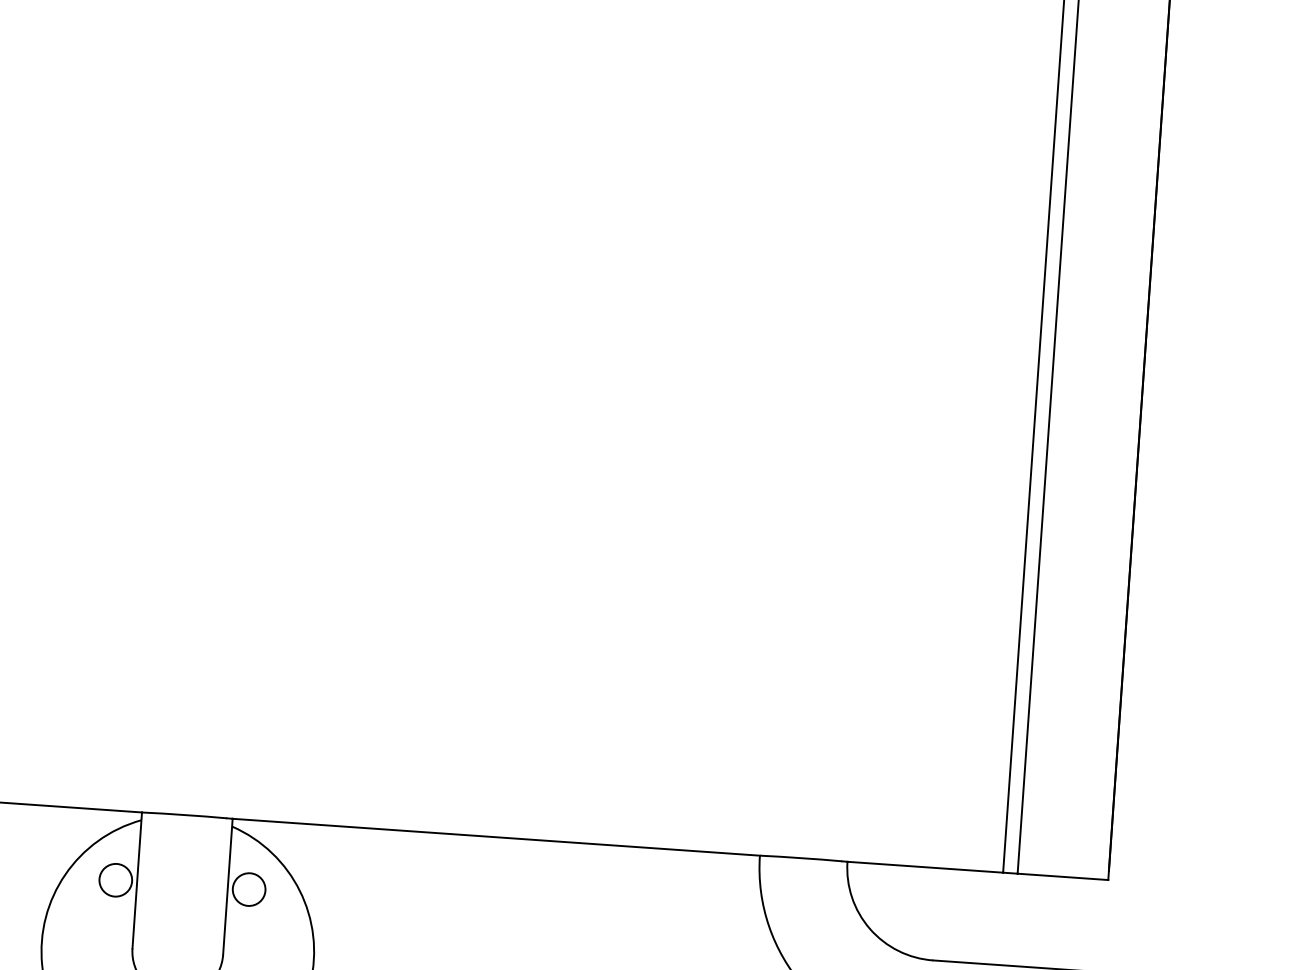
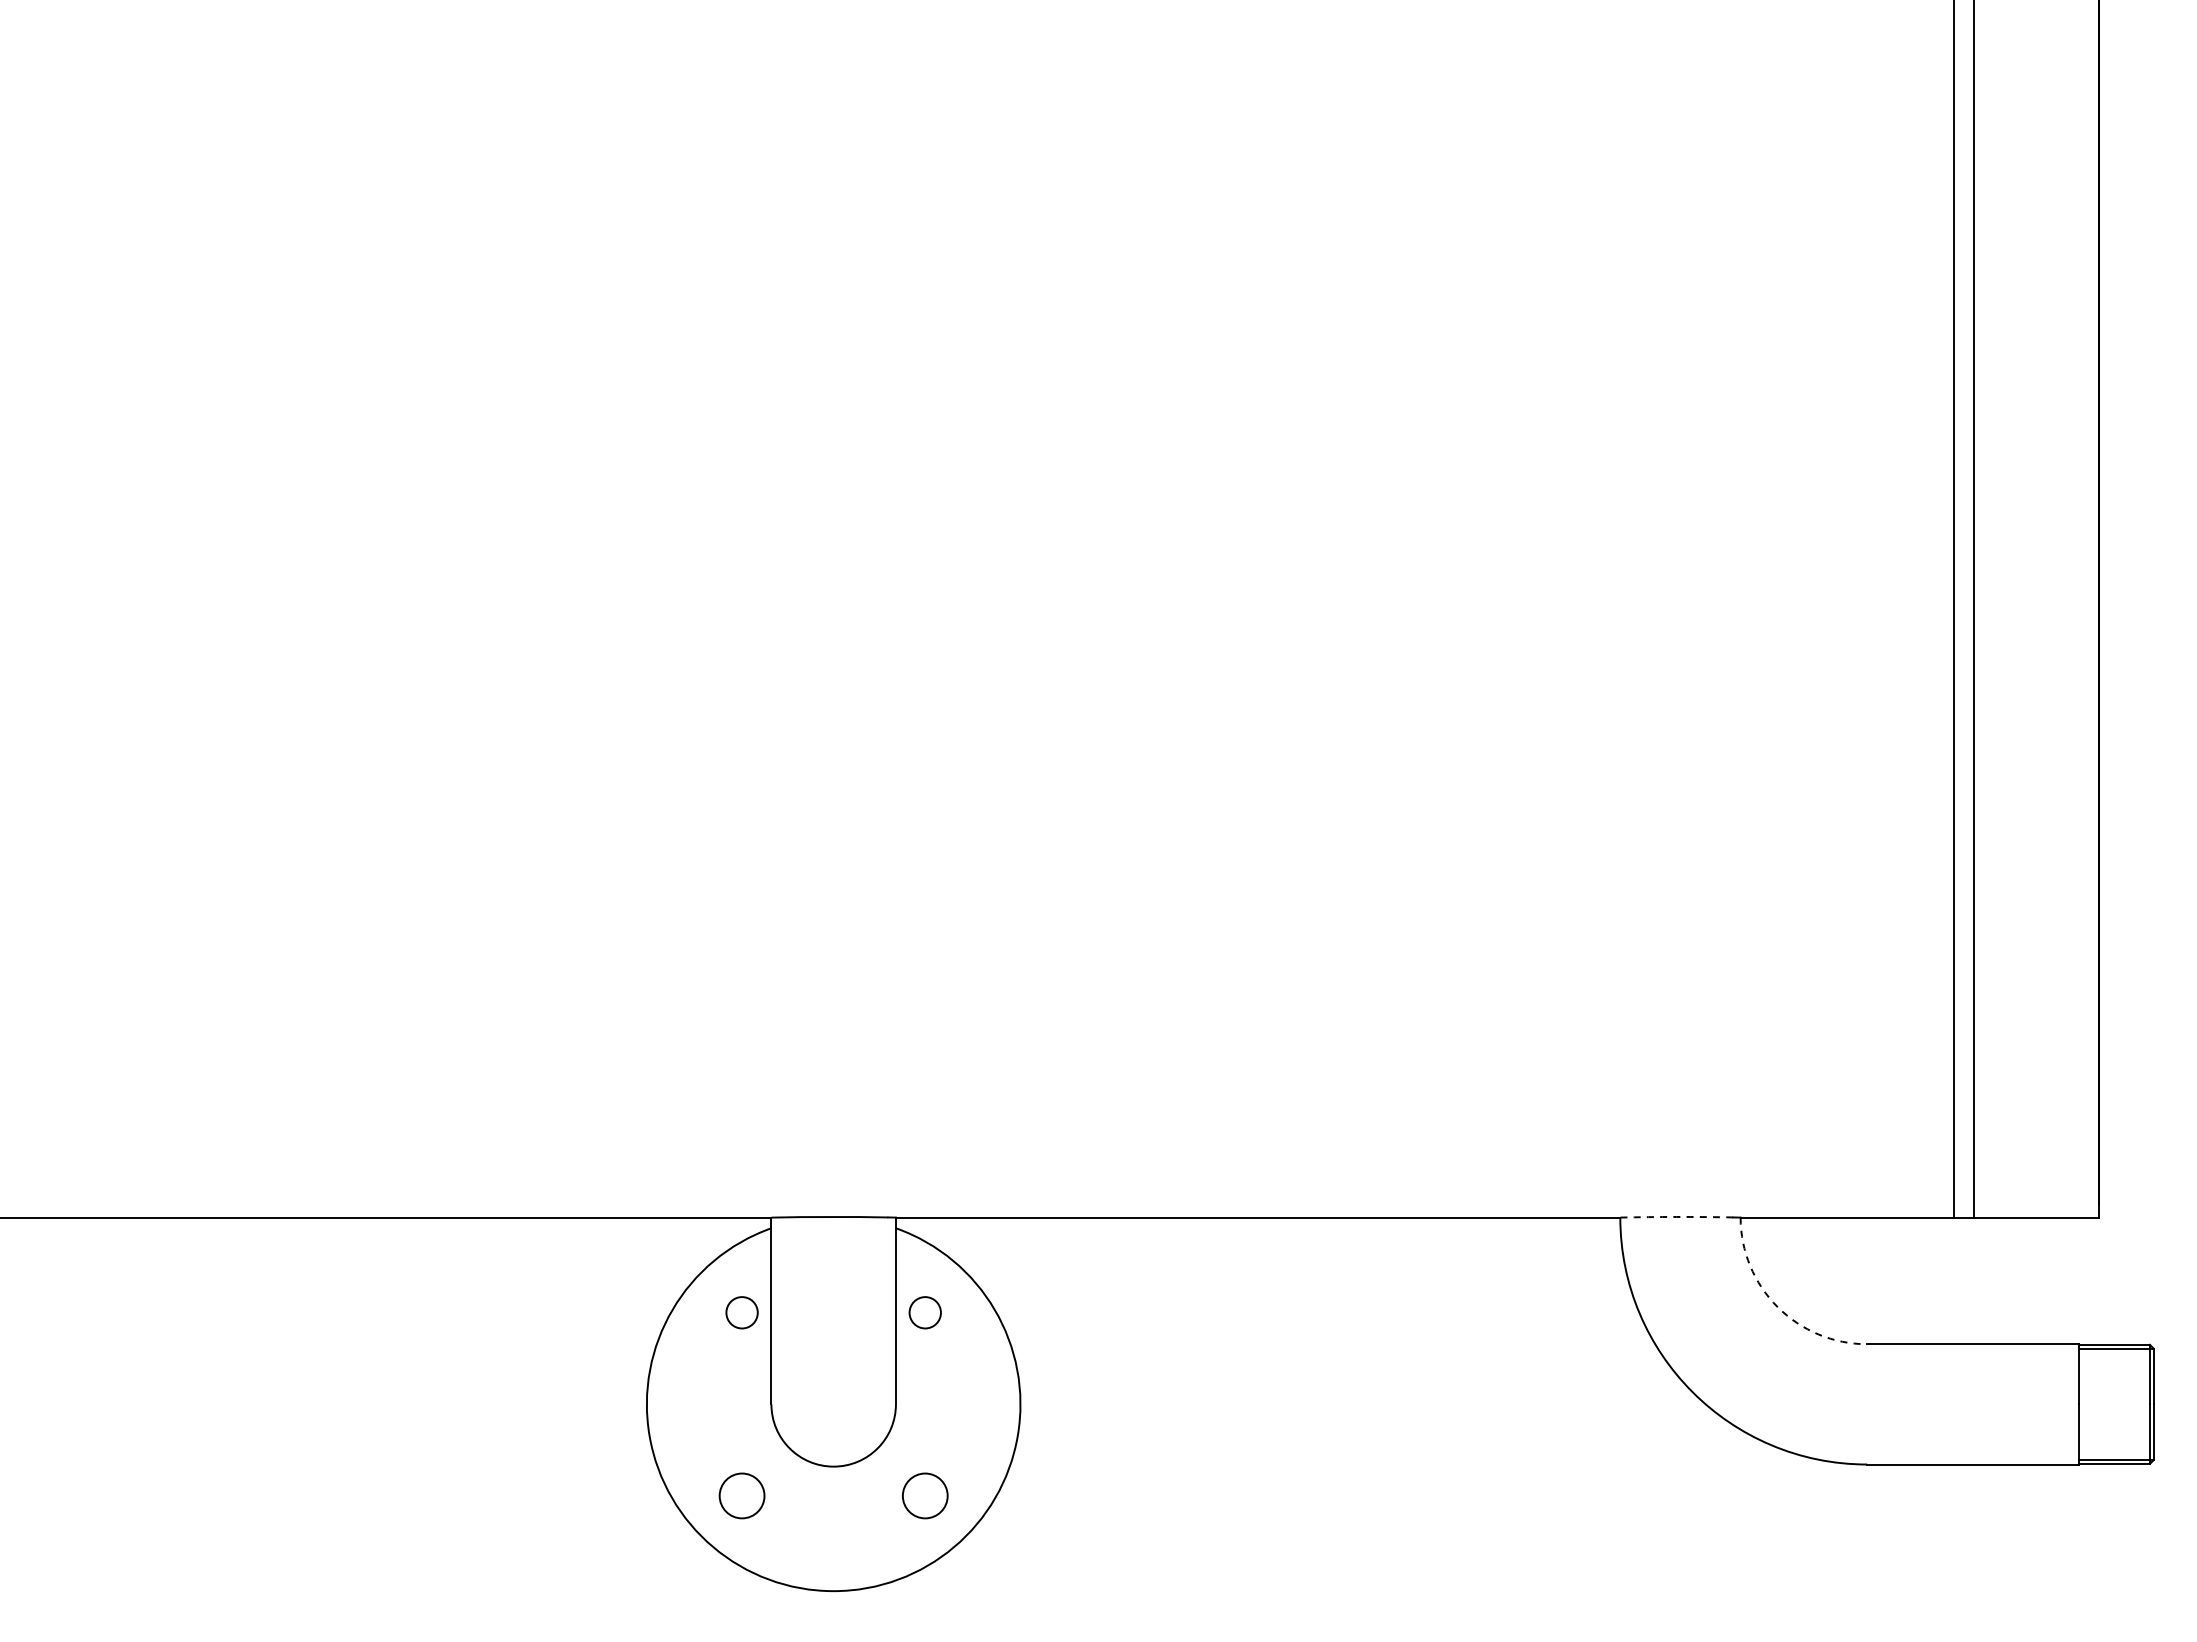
arc: (800, 857) -> (1676, 1216), solid -> dashed
circle: (115, 880) -> (741, 1312), size x0.7
circle: (248, 889) -> (924, 1312), size x0.7
arc: (869, 929) -> (1777, 1307), solid -> dashed

